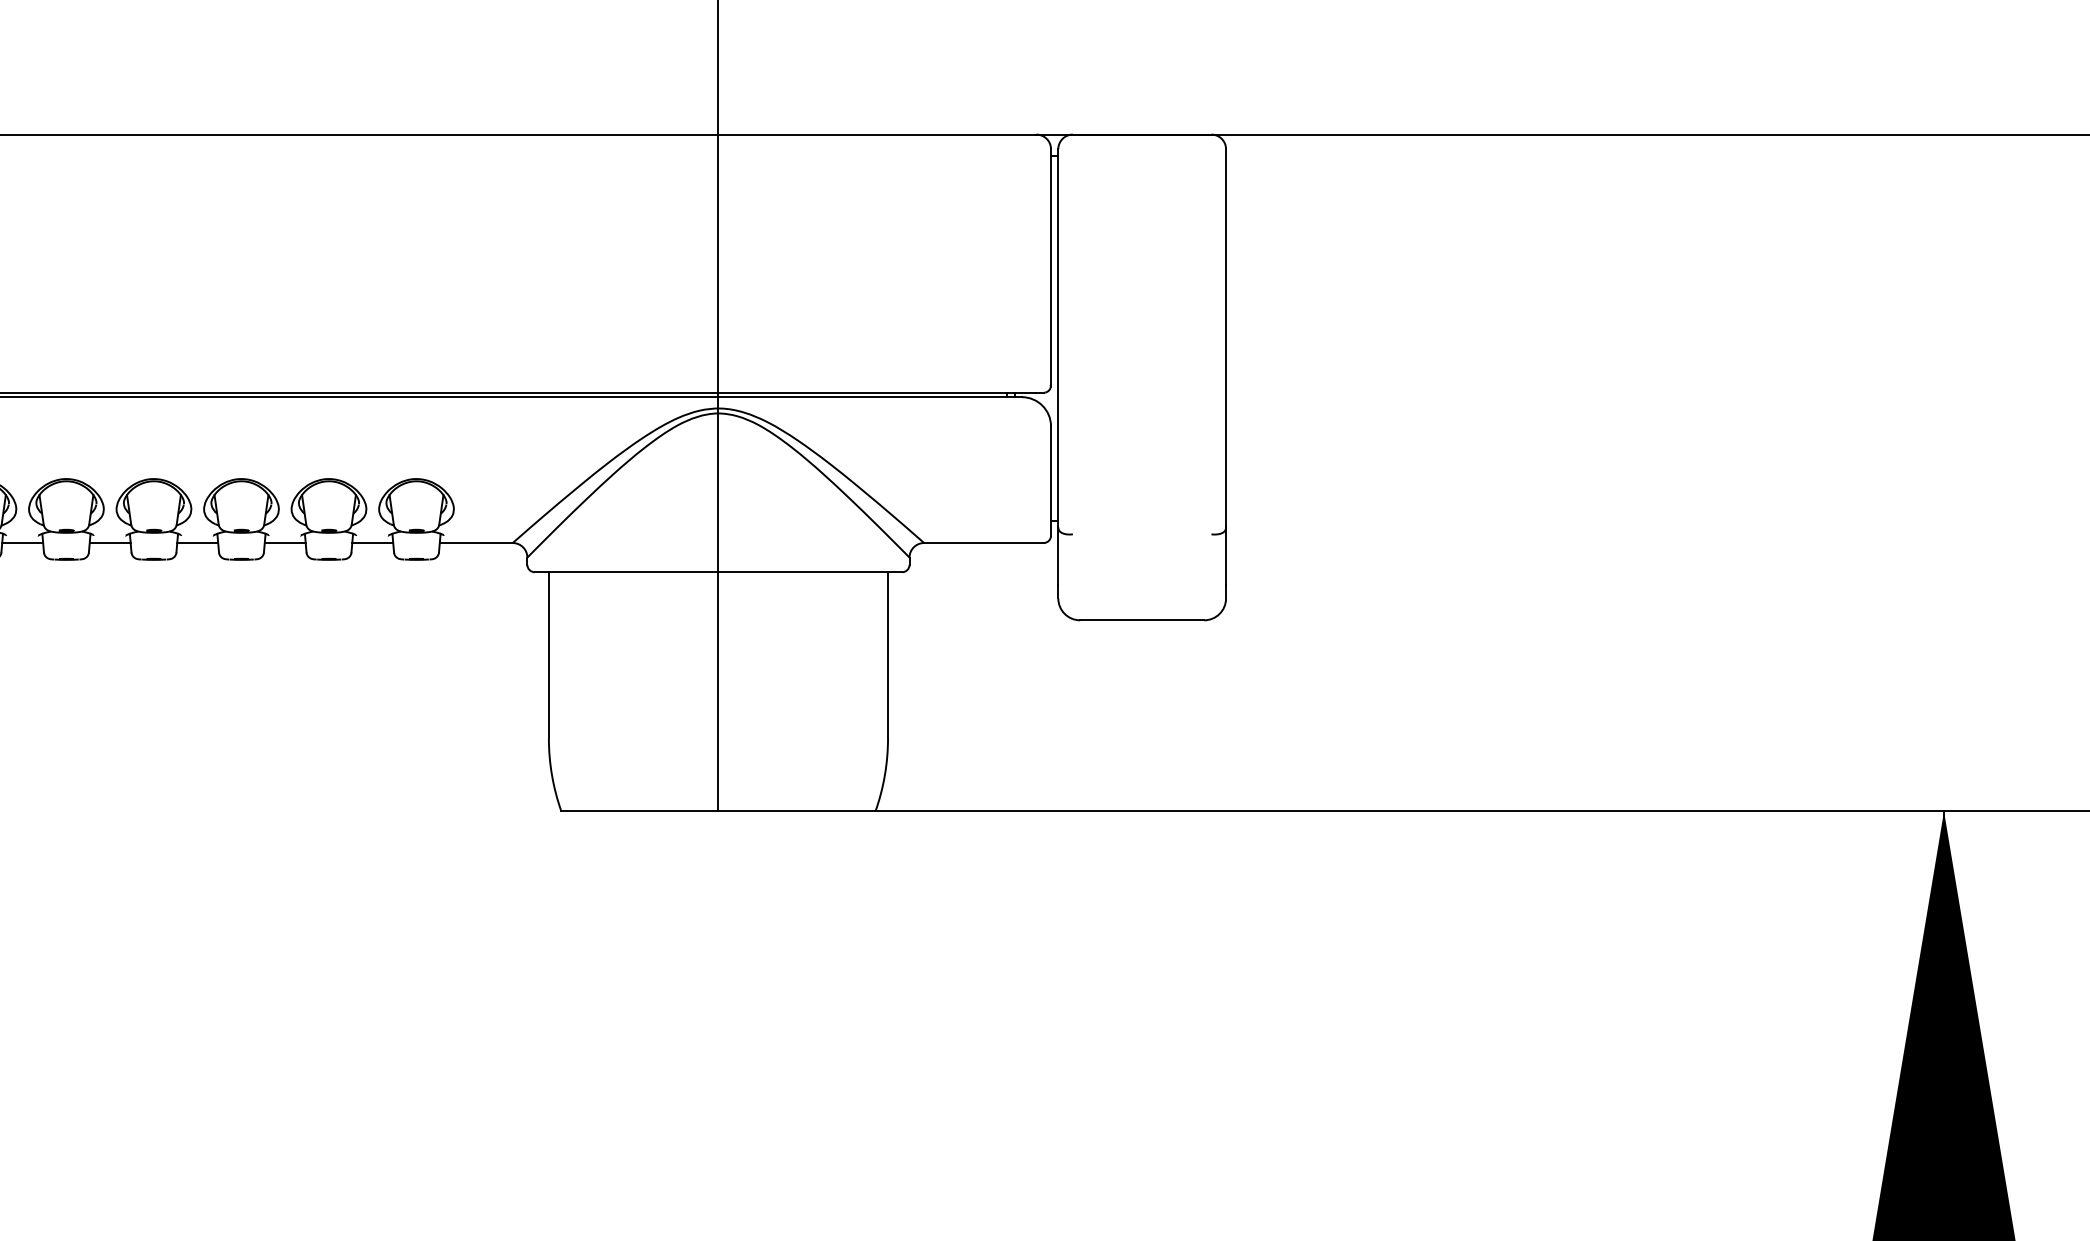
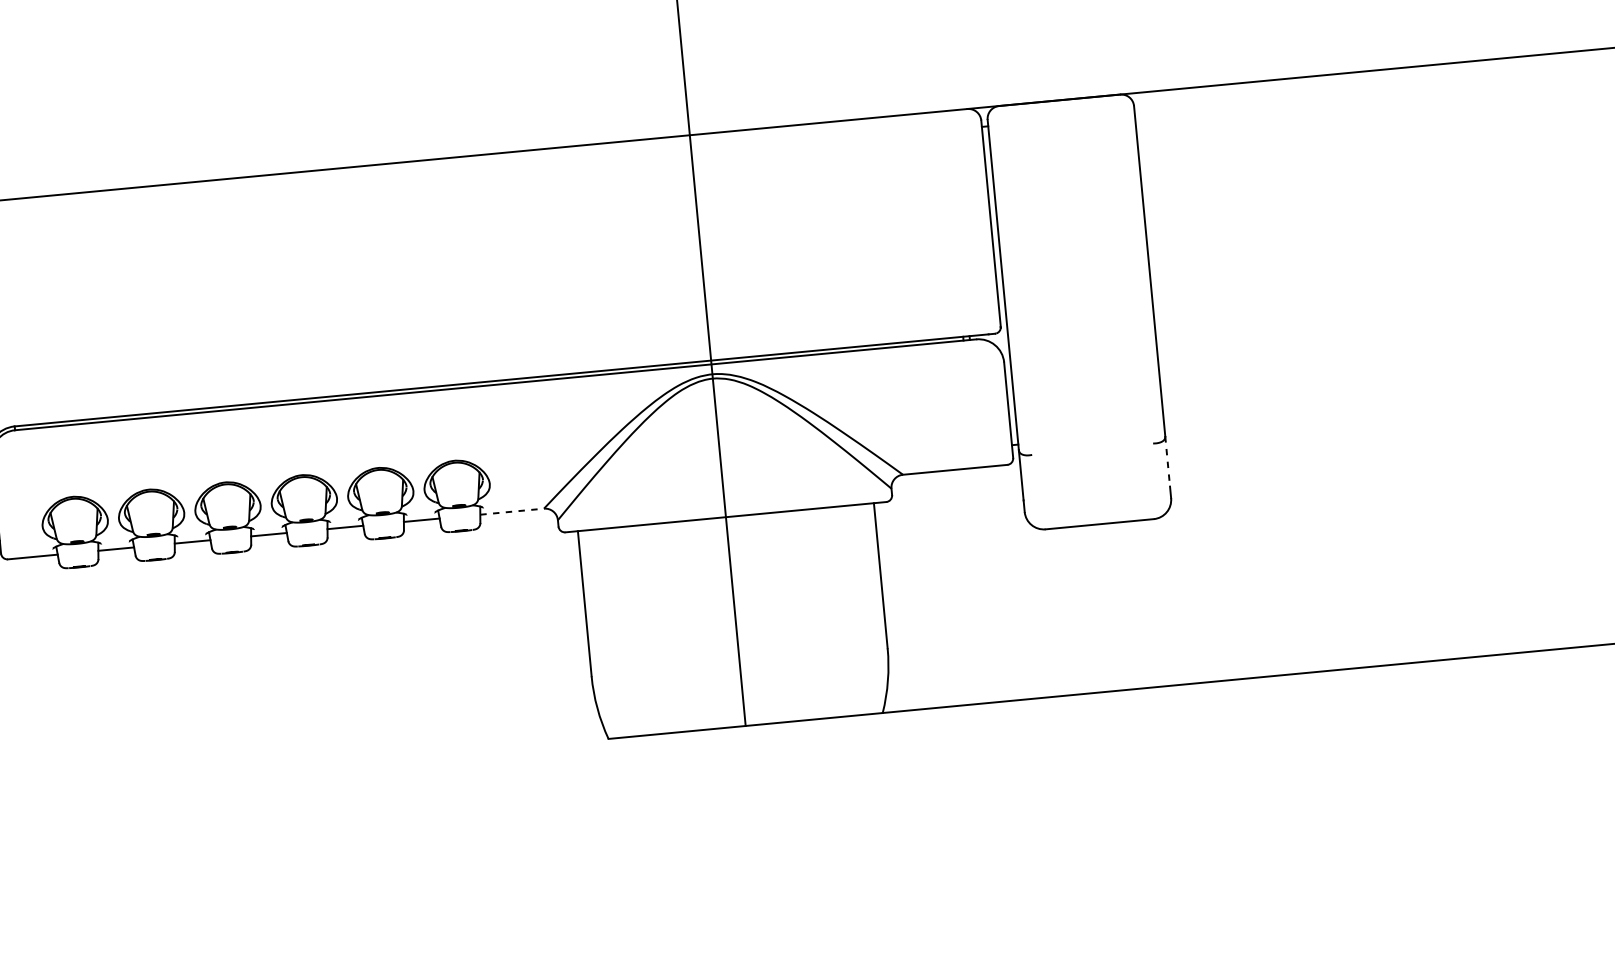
line: (476, 543) -> (512, 512), solid -> dashed
line: (1226, 556) -> (1168, 461), solid -> dashed

